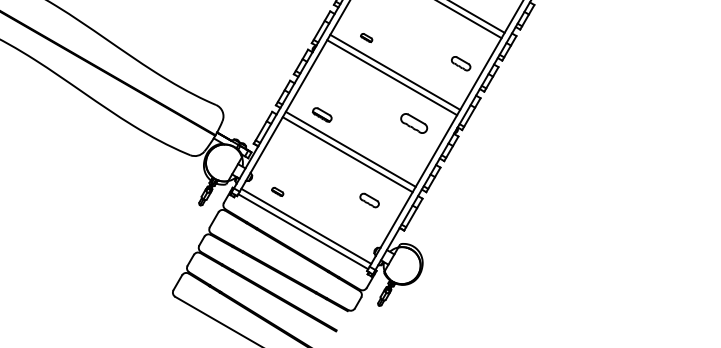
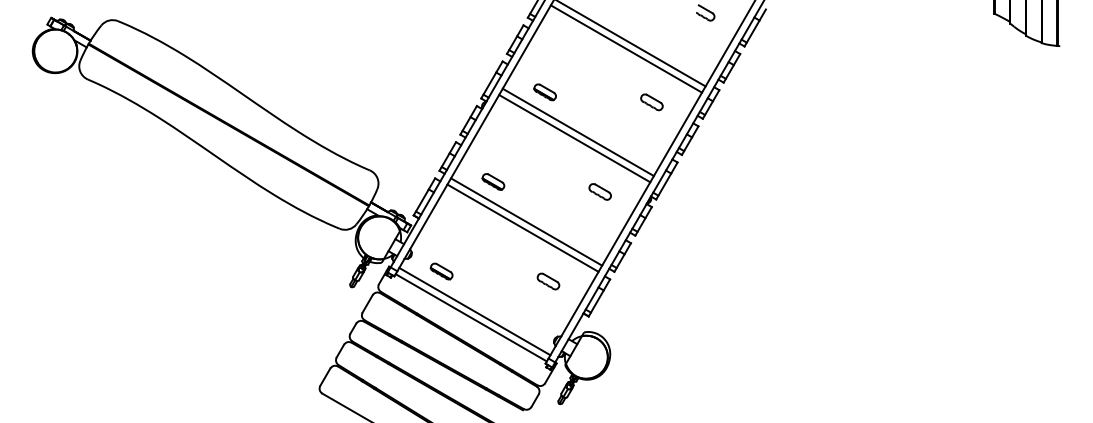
part: (366, 38) -> (544, 92), size x1.67
part: (460, 63) -> (651, 102), moved
part: (413, 123) -> (599, 191), size x0.71
part: (277, 191) -> (441, 271), size x1.67

